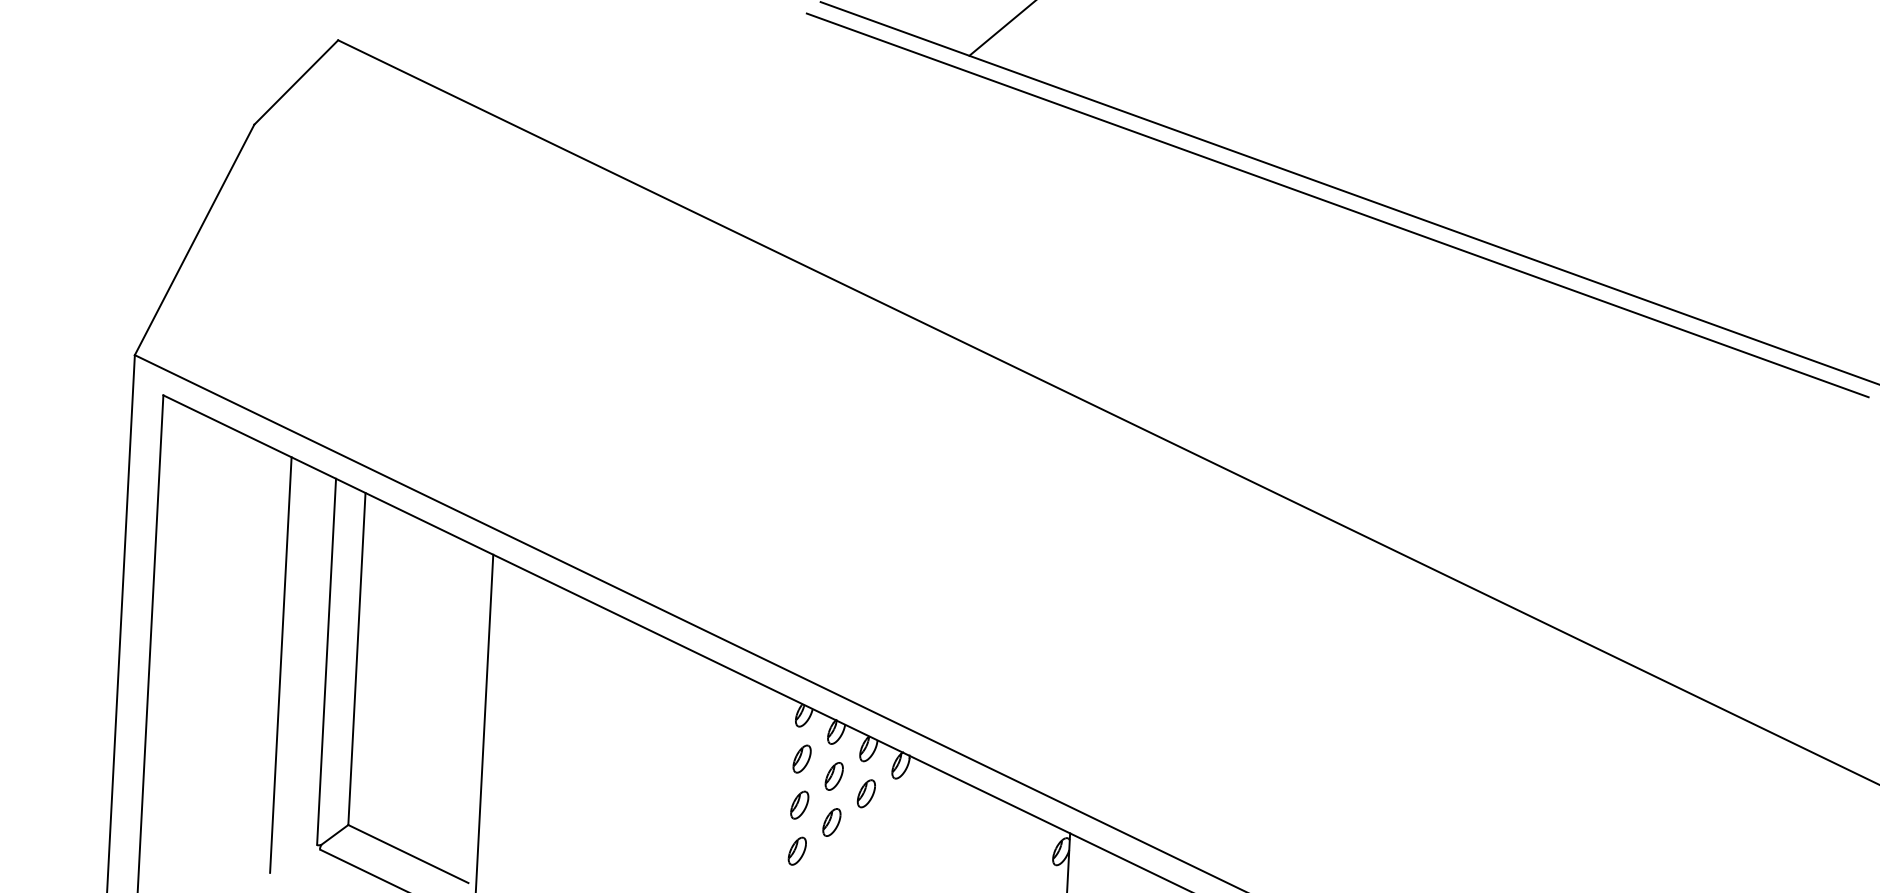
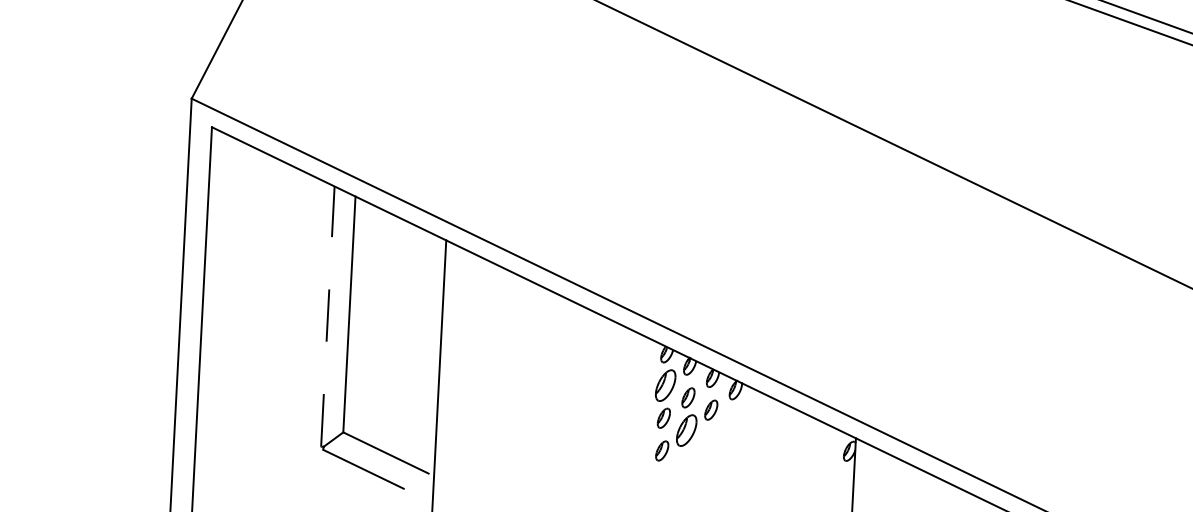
line: (326, 661) -> (327, 316), solid -> dashed
line: (280, 664) -> (295, 318), removed
part: (801, 758) -> (665, 385), size x1.6
part: (831, 822) -> (686, 430), size x1.6

